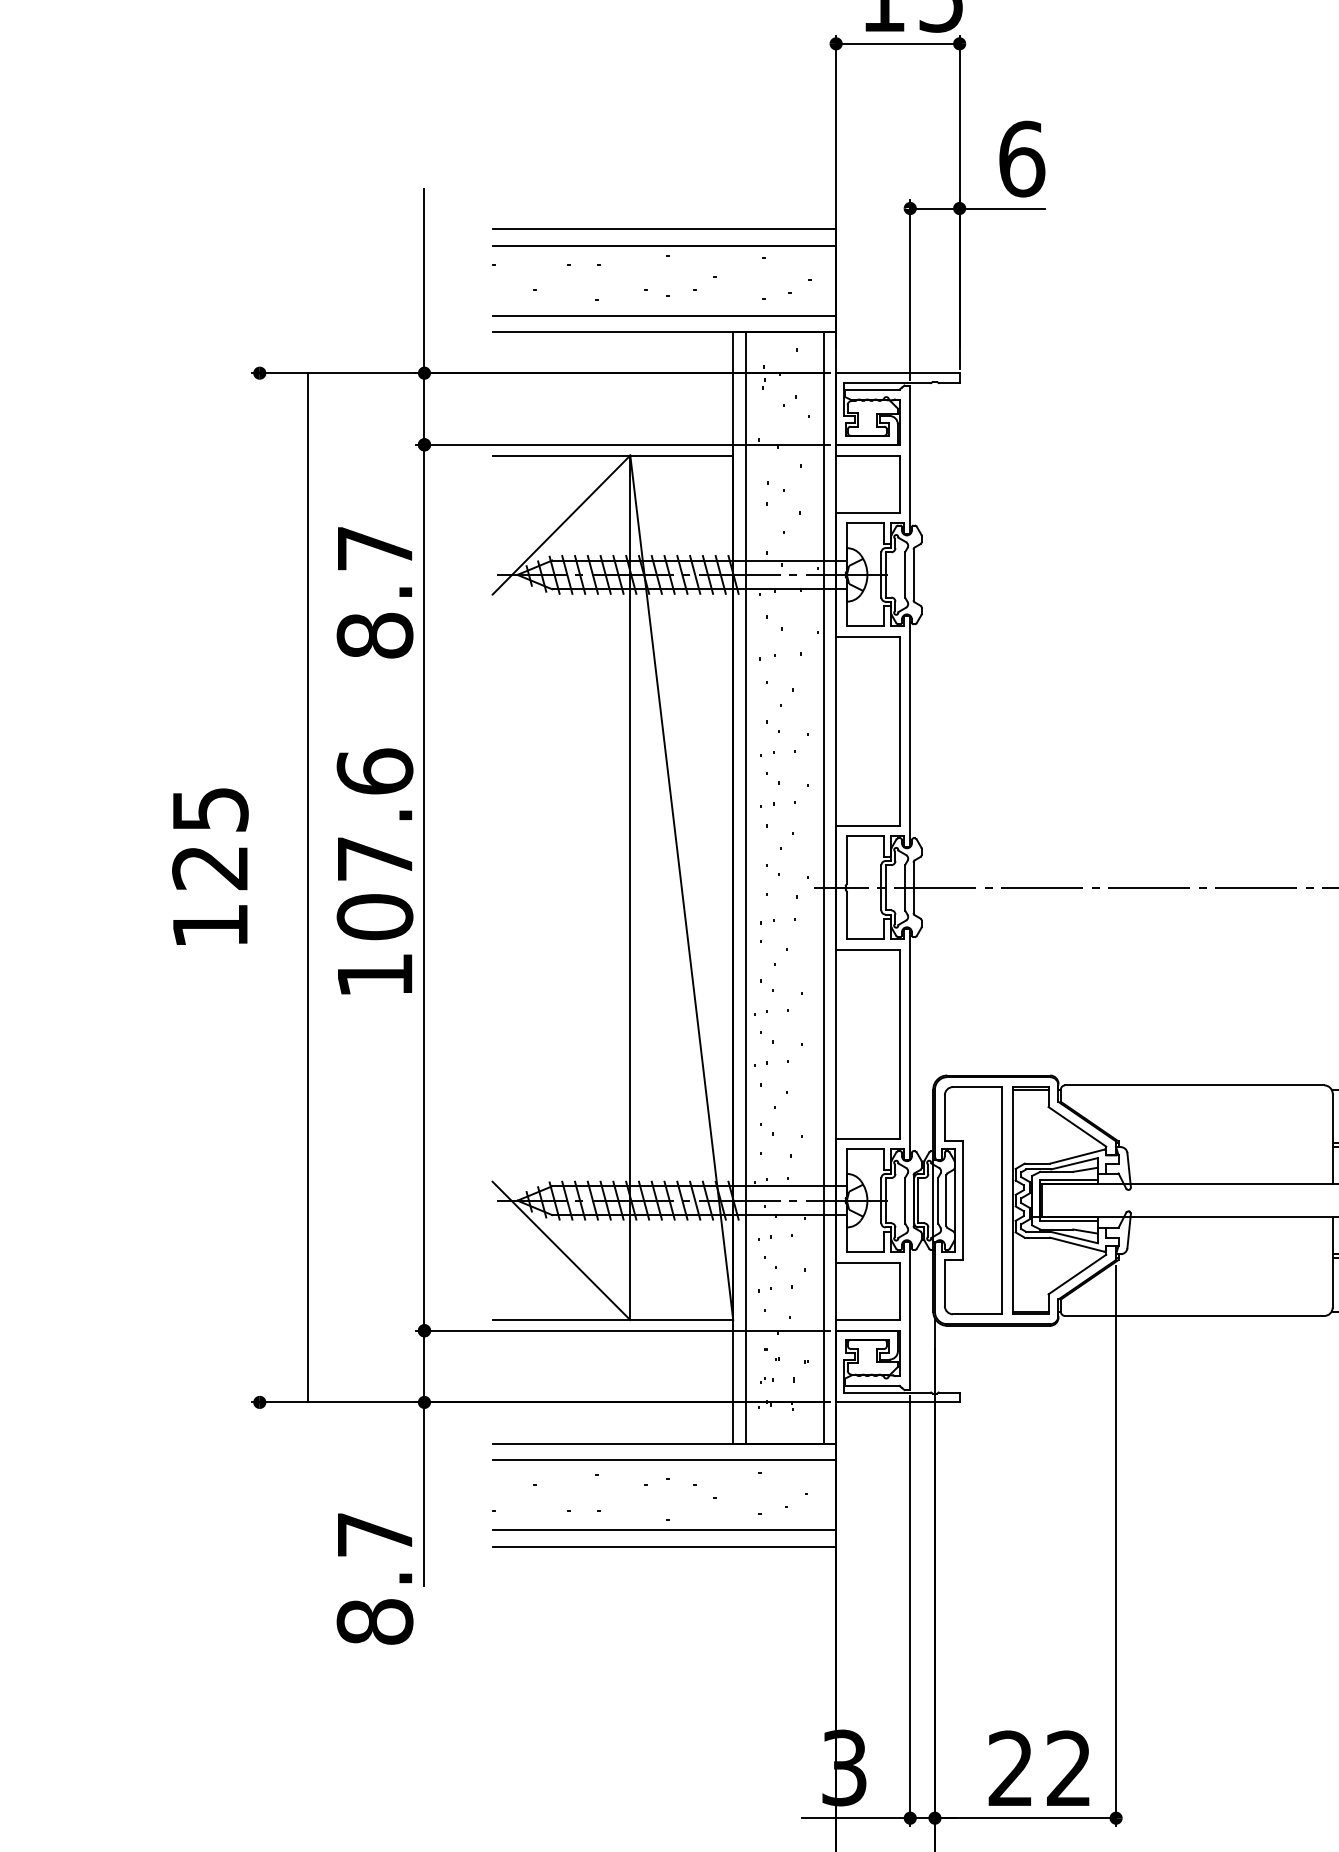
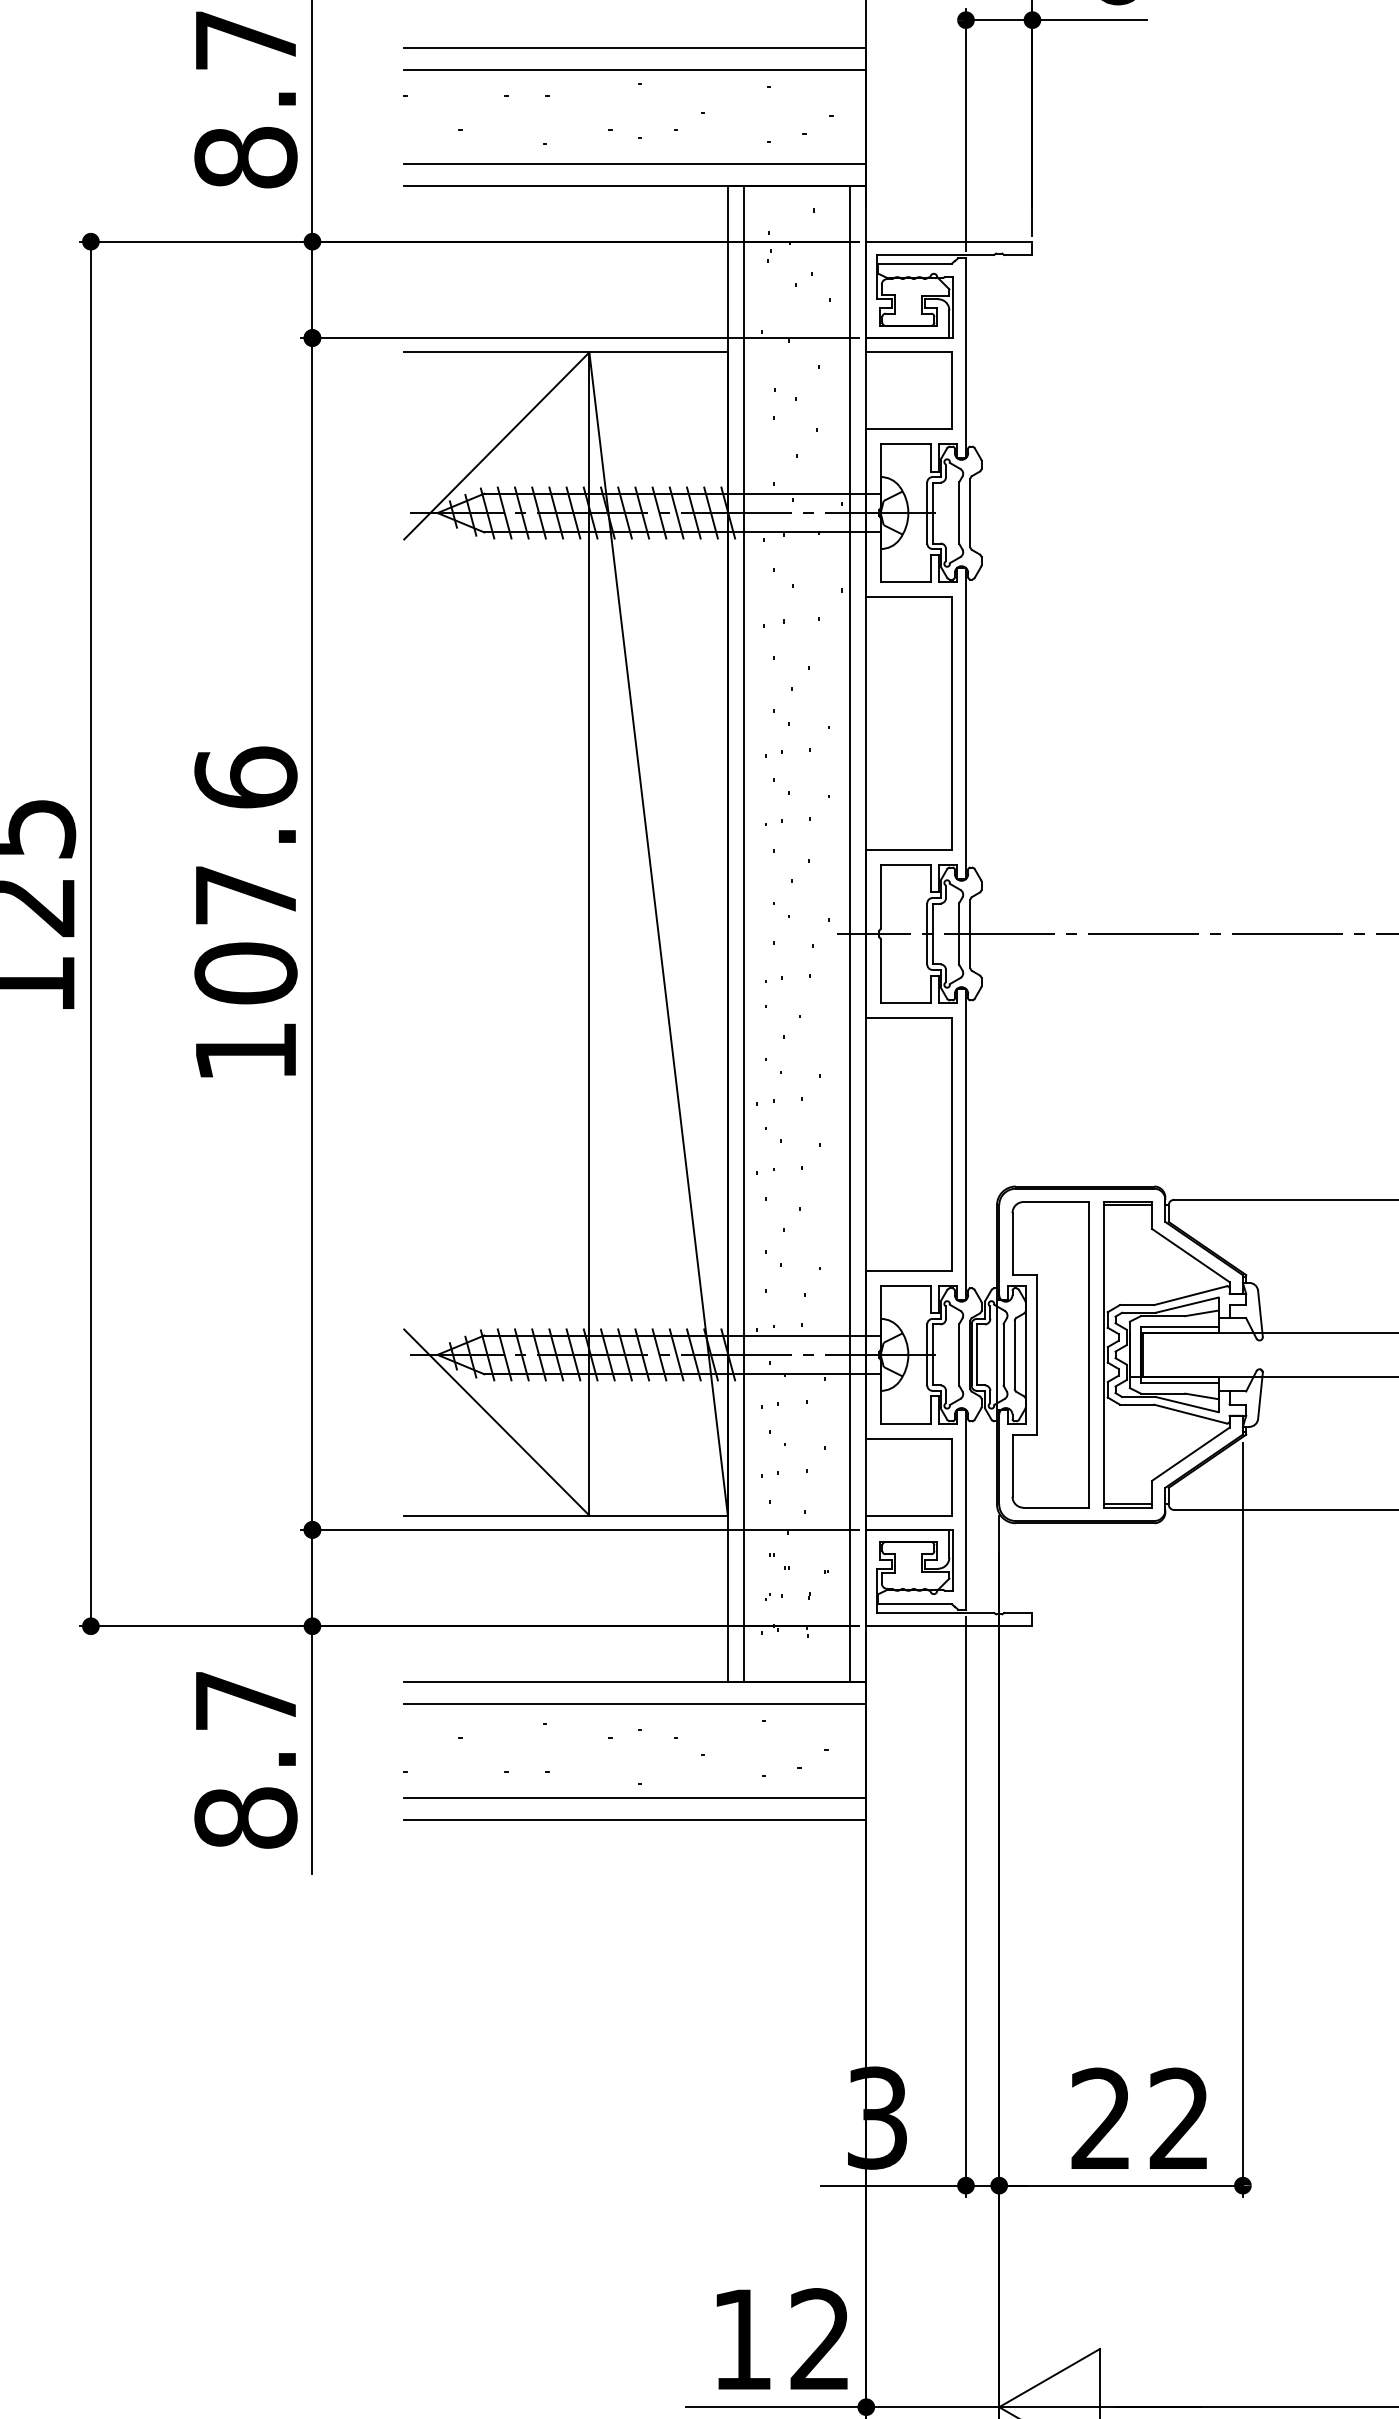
text: (374, 592) -> (245, 99), moved
line: (307, 887) -> (90, 933), moved
text: (374, 1578) -> (245, 1759), moved

